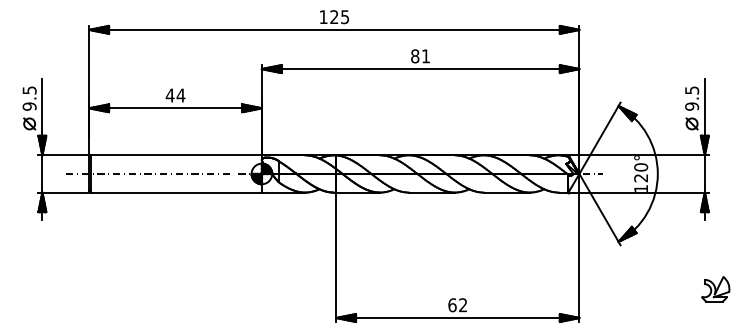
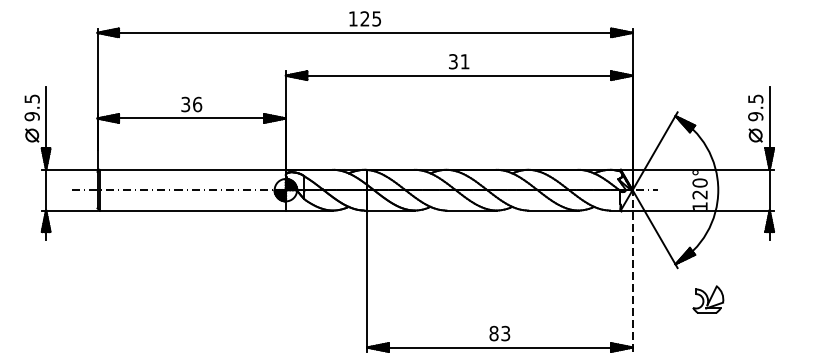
text: (415, 56) -> (453, 61), 81 -> 31
text: (175, 95) -> (191, 104), 44 -> 36
line: (579, 247) -> (632, 270), solid -> dashed
part: (715, 289) -> (708, 300), moved
text: (457, 305) -> (499, 333), 62 -> 83

